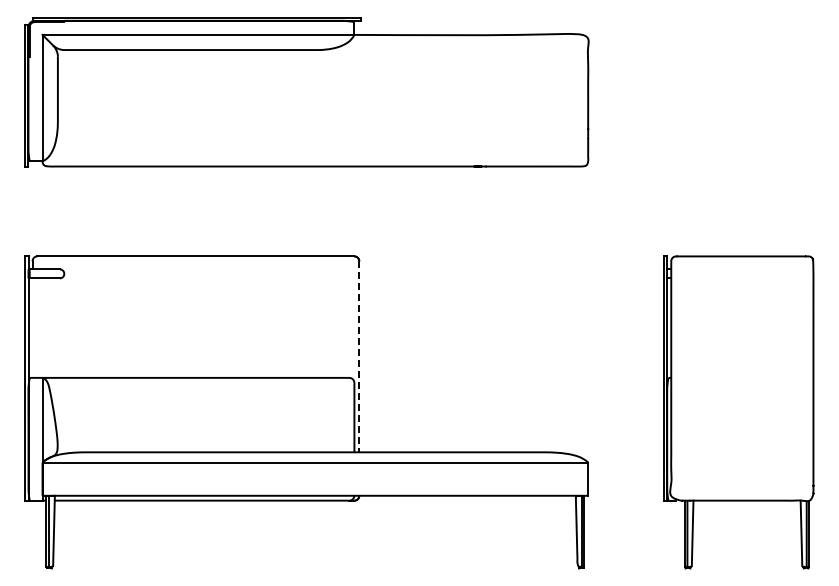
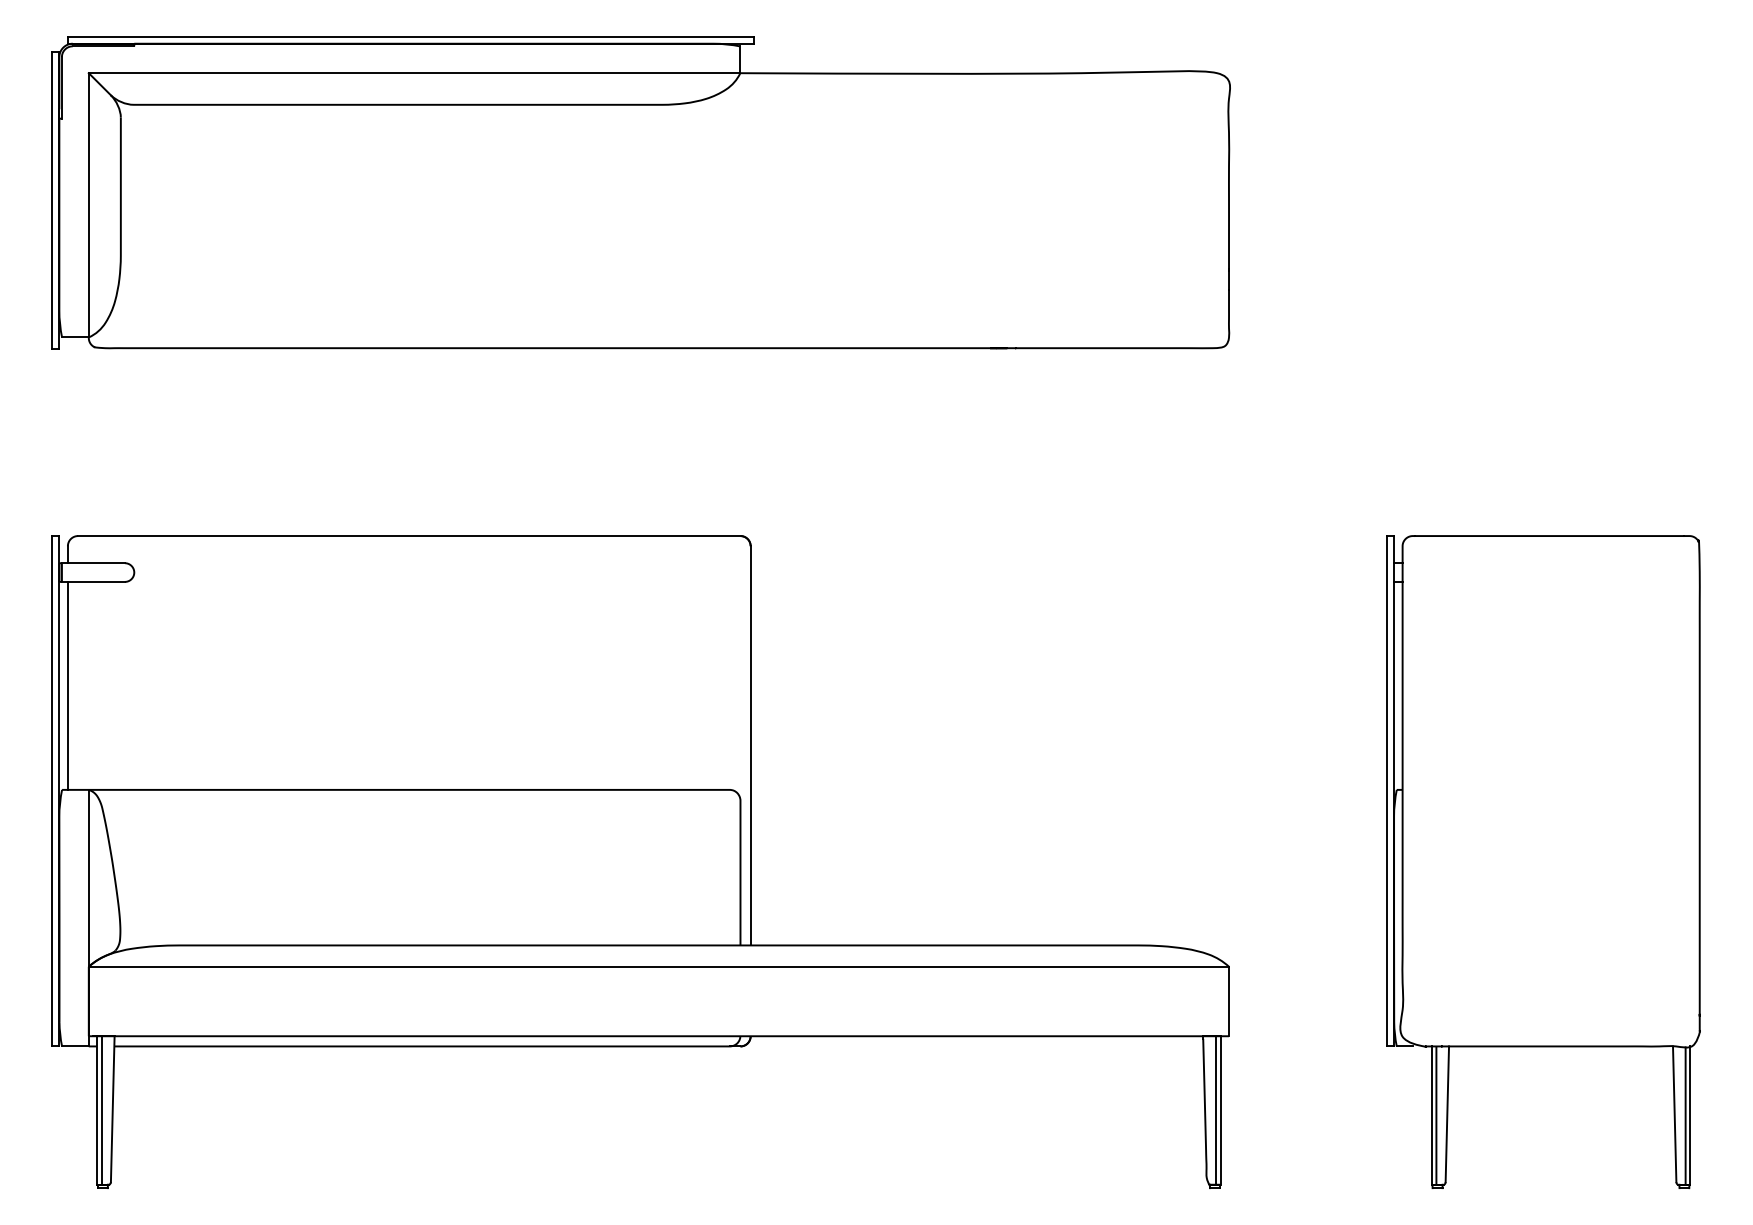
line: (32, 327) -> (67, 684), added
line: (359, 356) -> (751, 745), dashed -> solid

